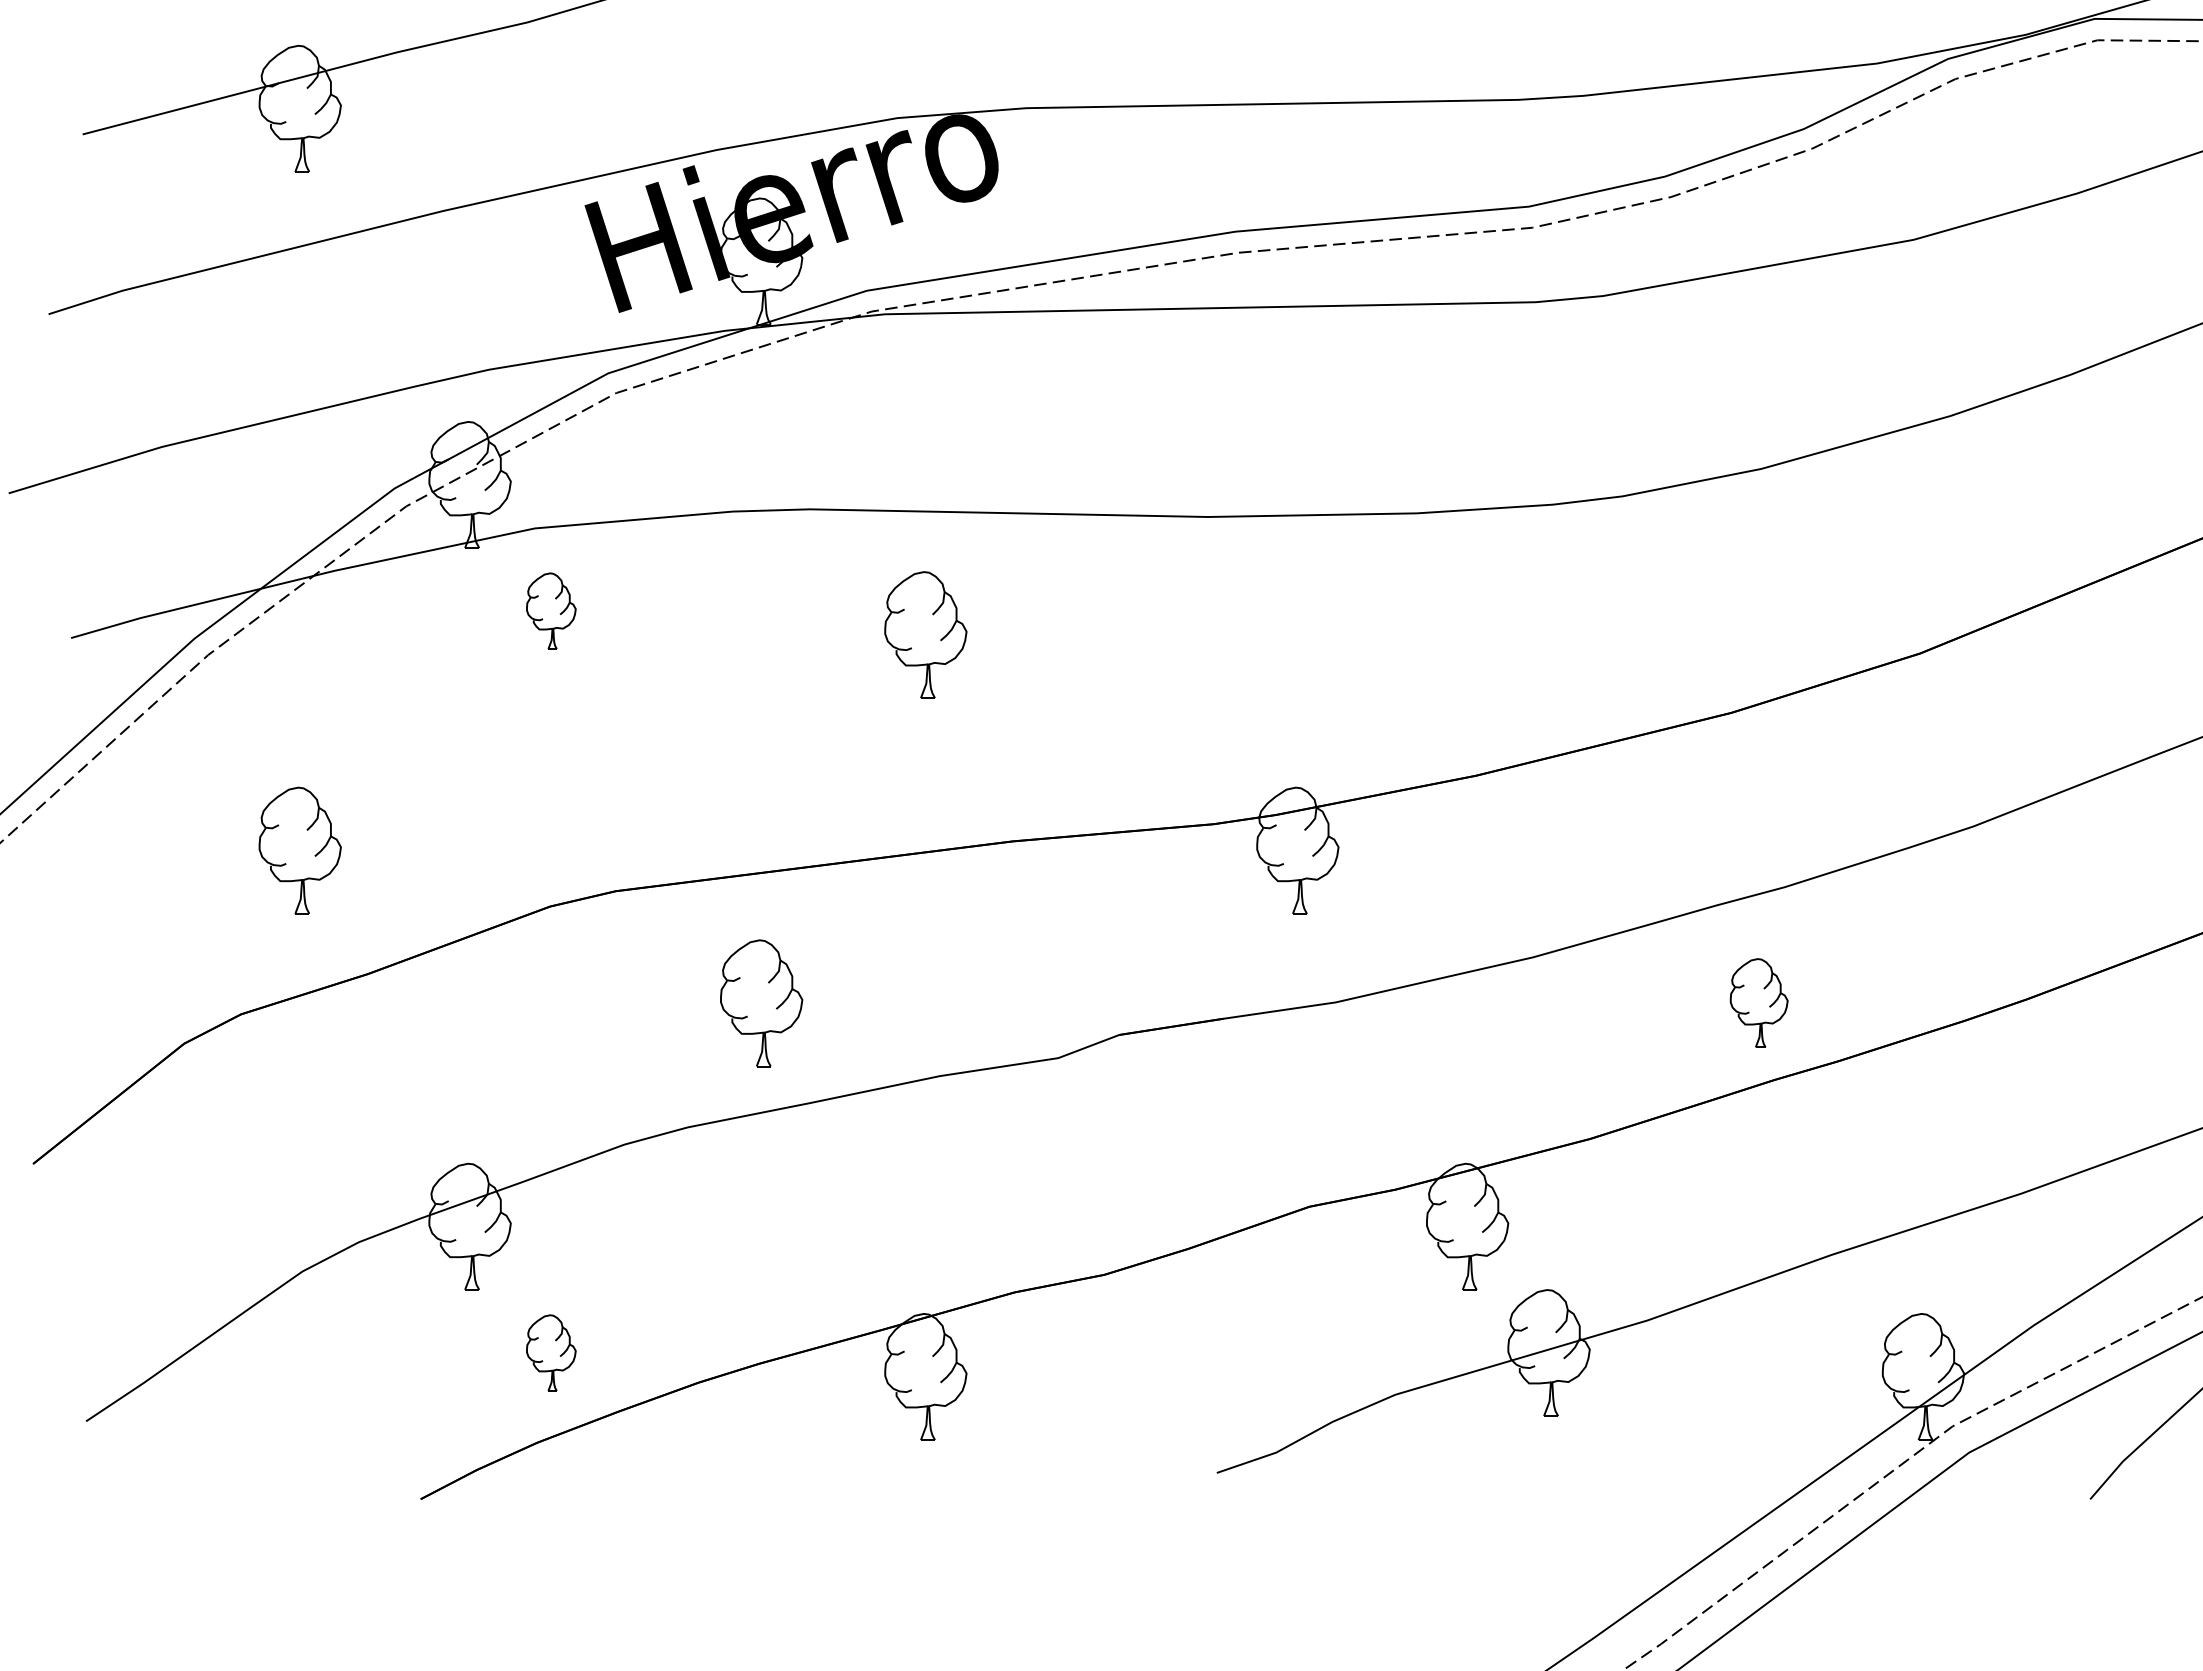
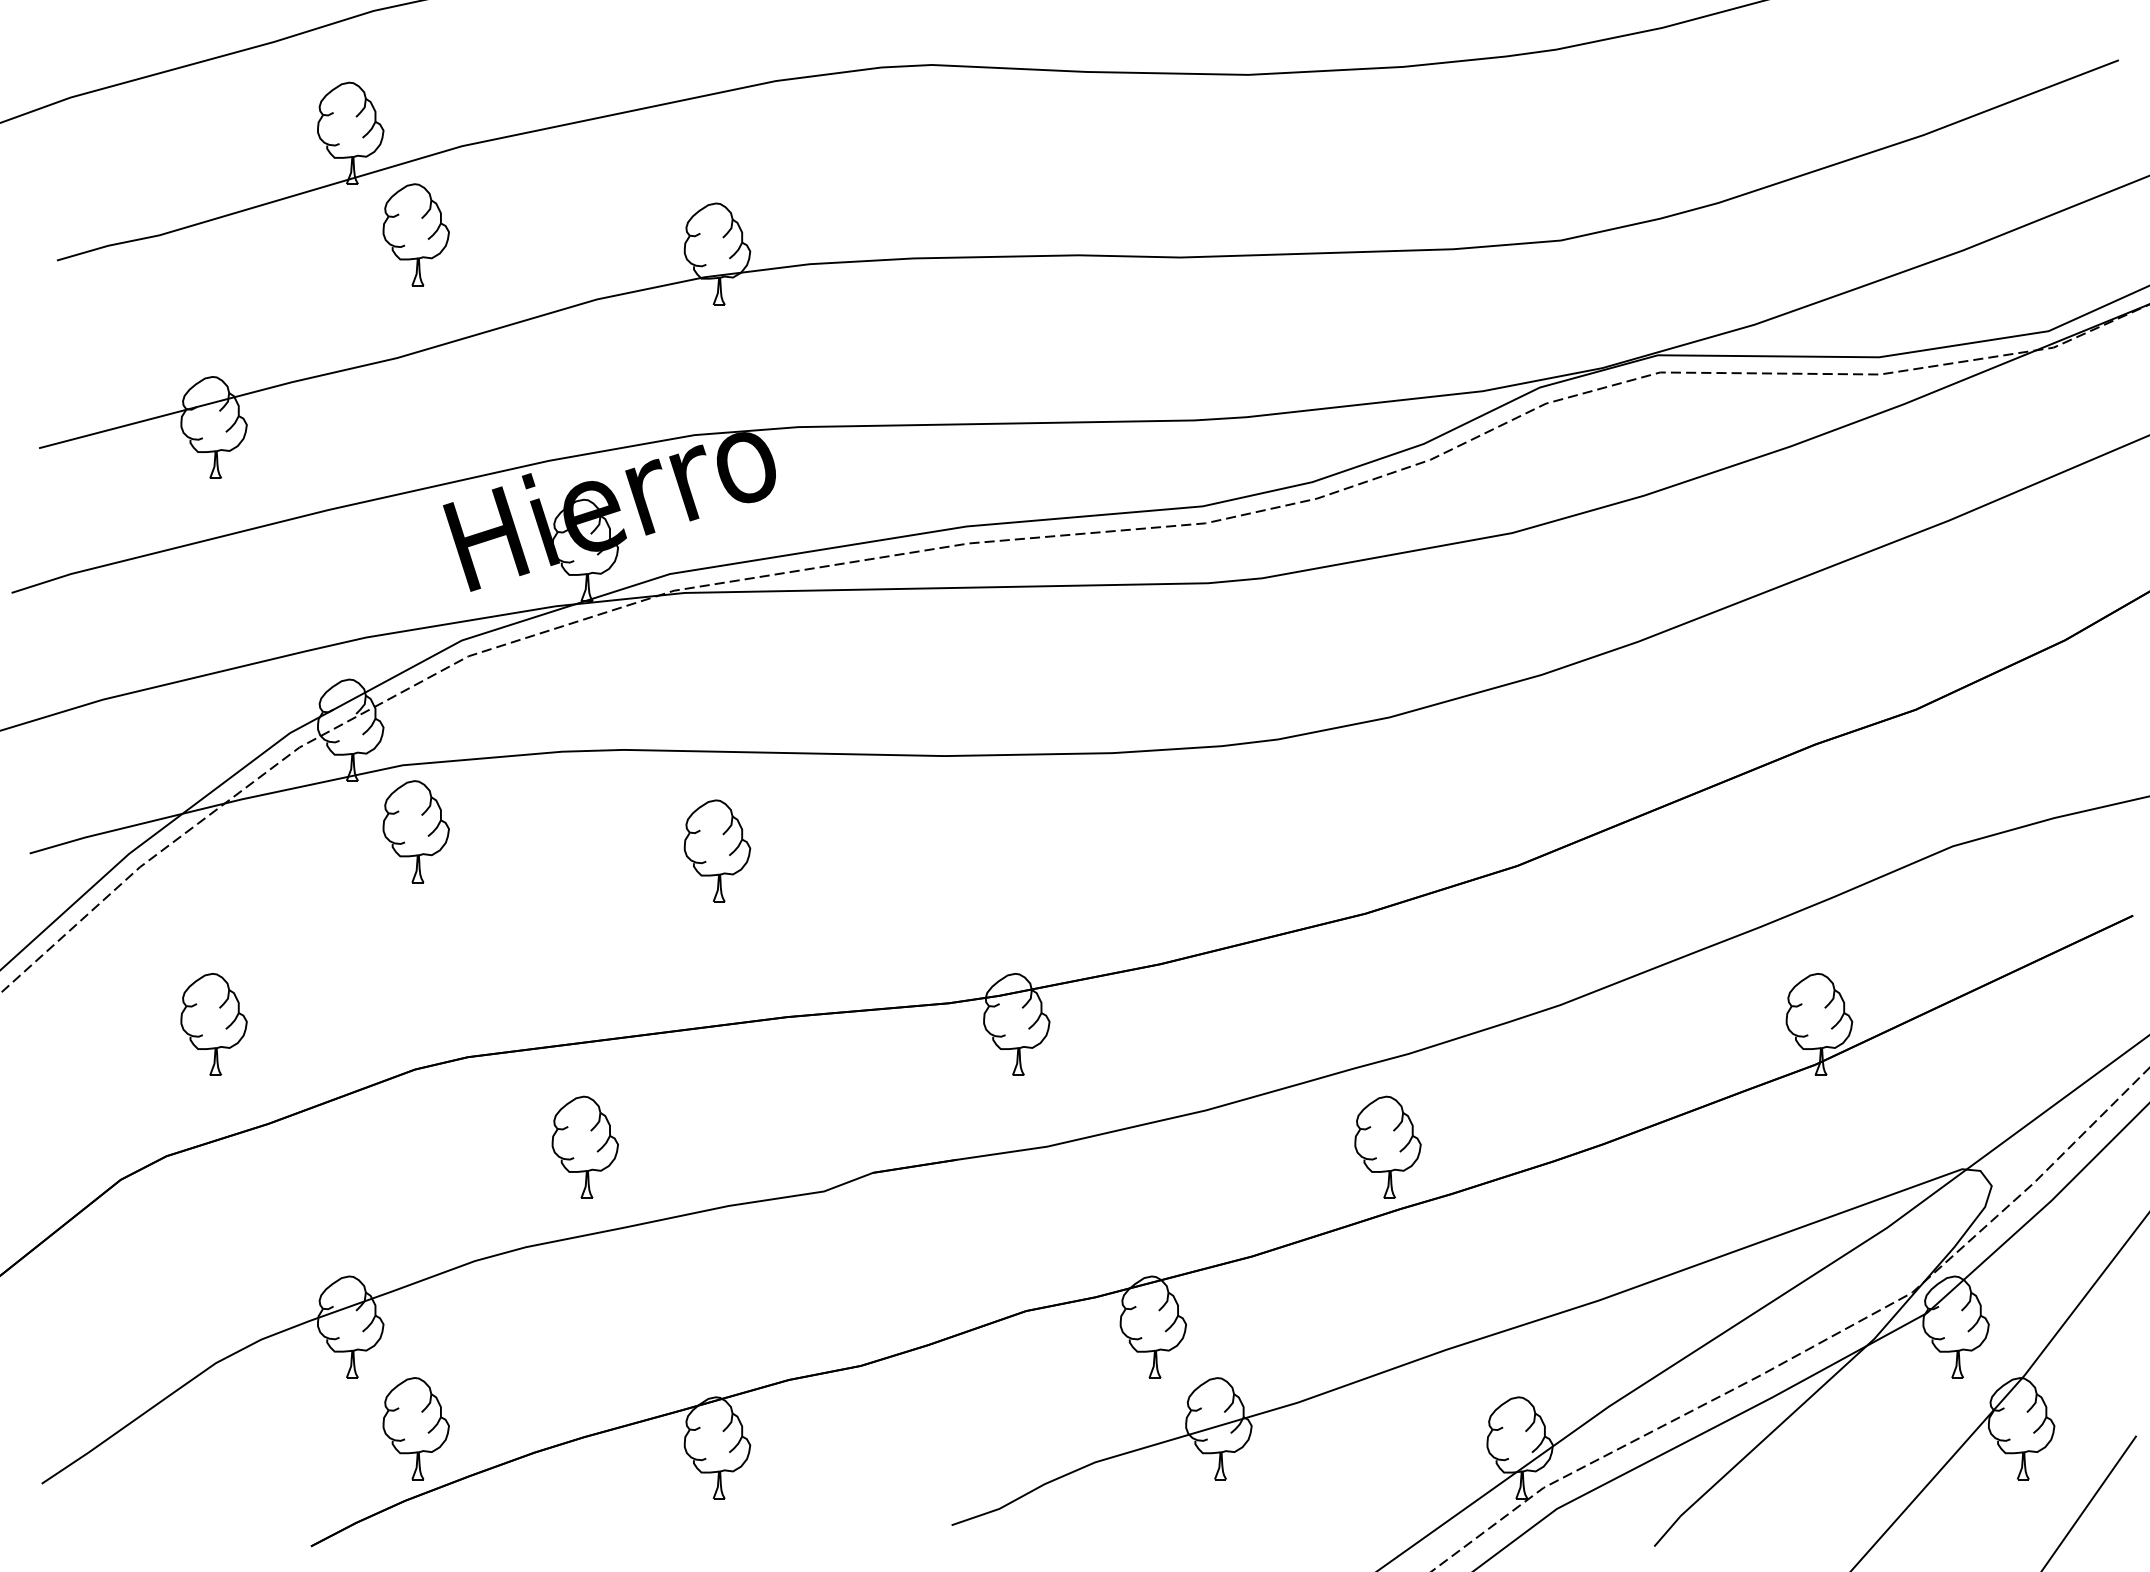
part: (550, 610) -> (415, 831), size x1.67
part: (1758, 1002) -> (1387, 1146), size x1.43
part: (550, 1352) -> (415, 1428), size x1.67

